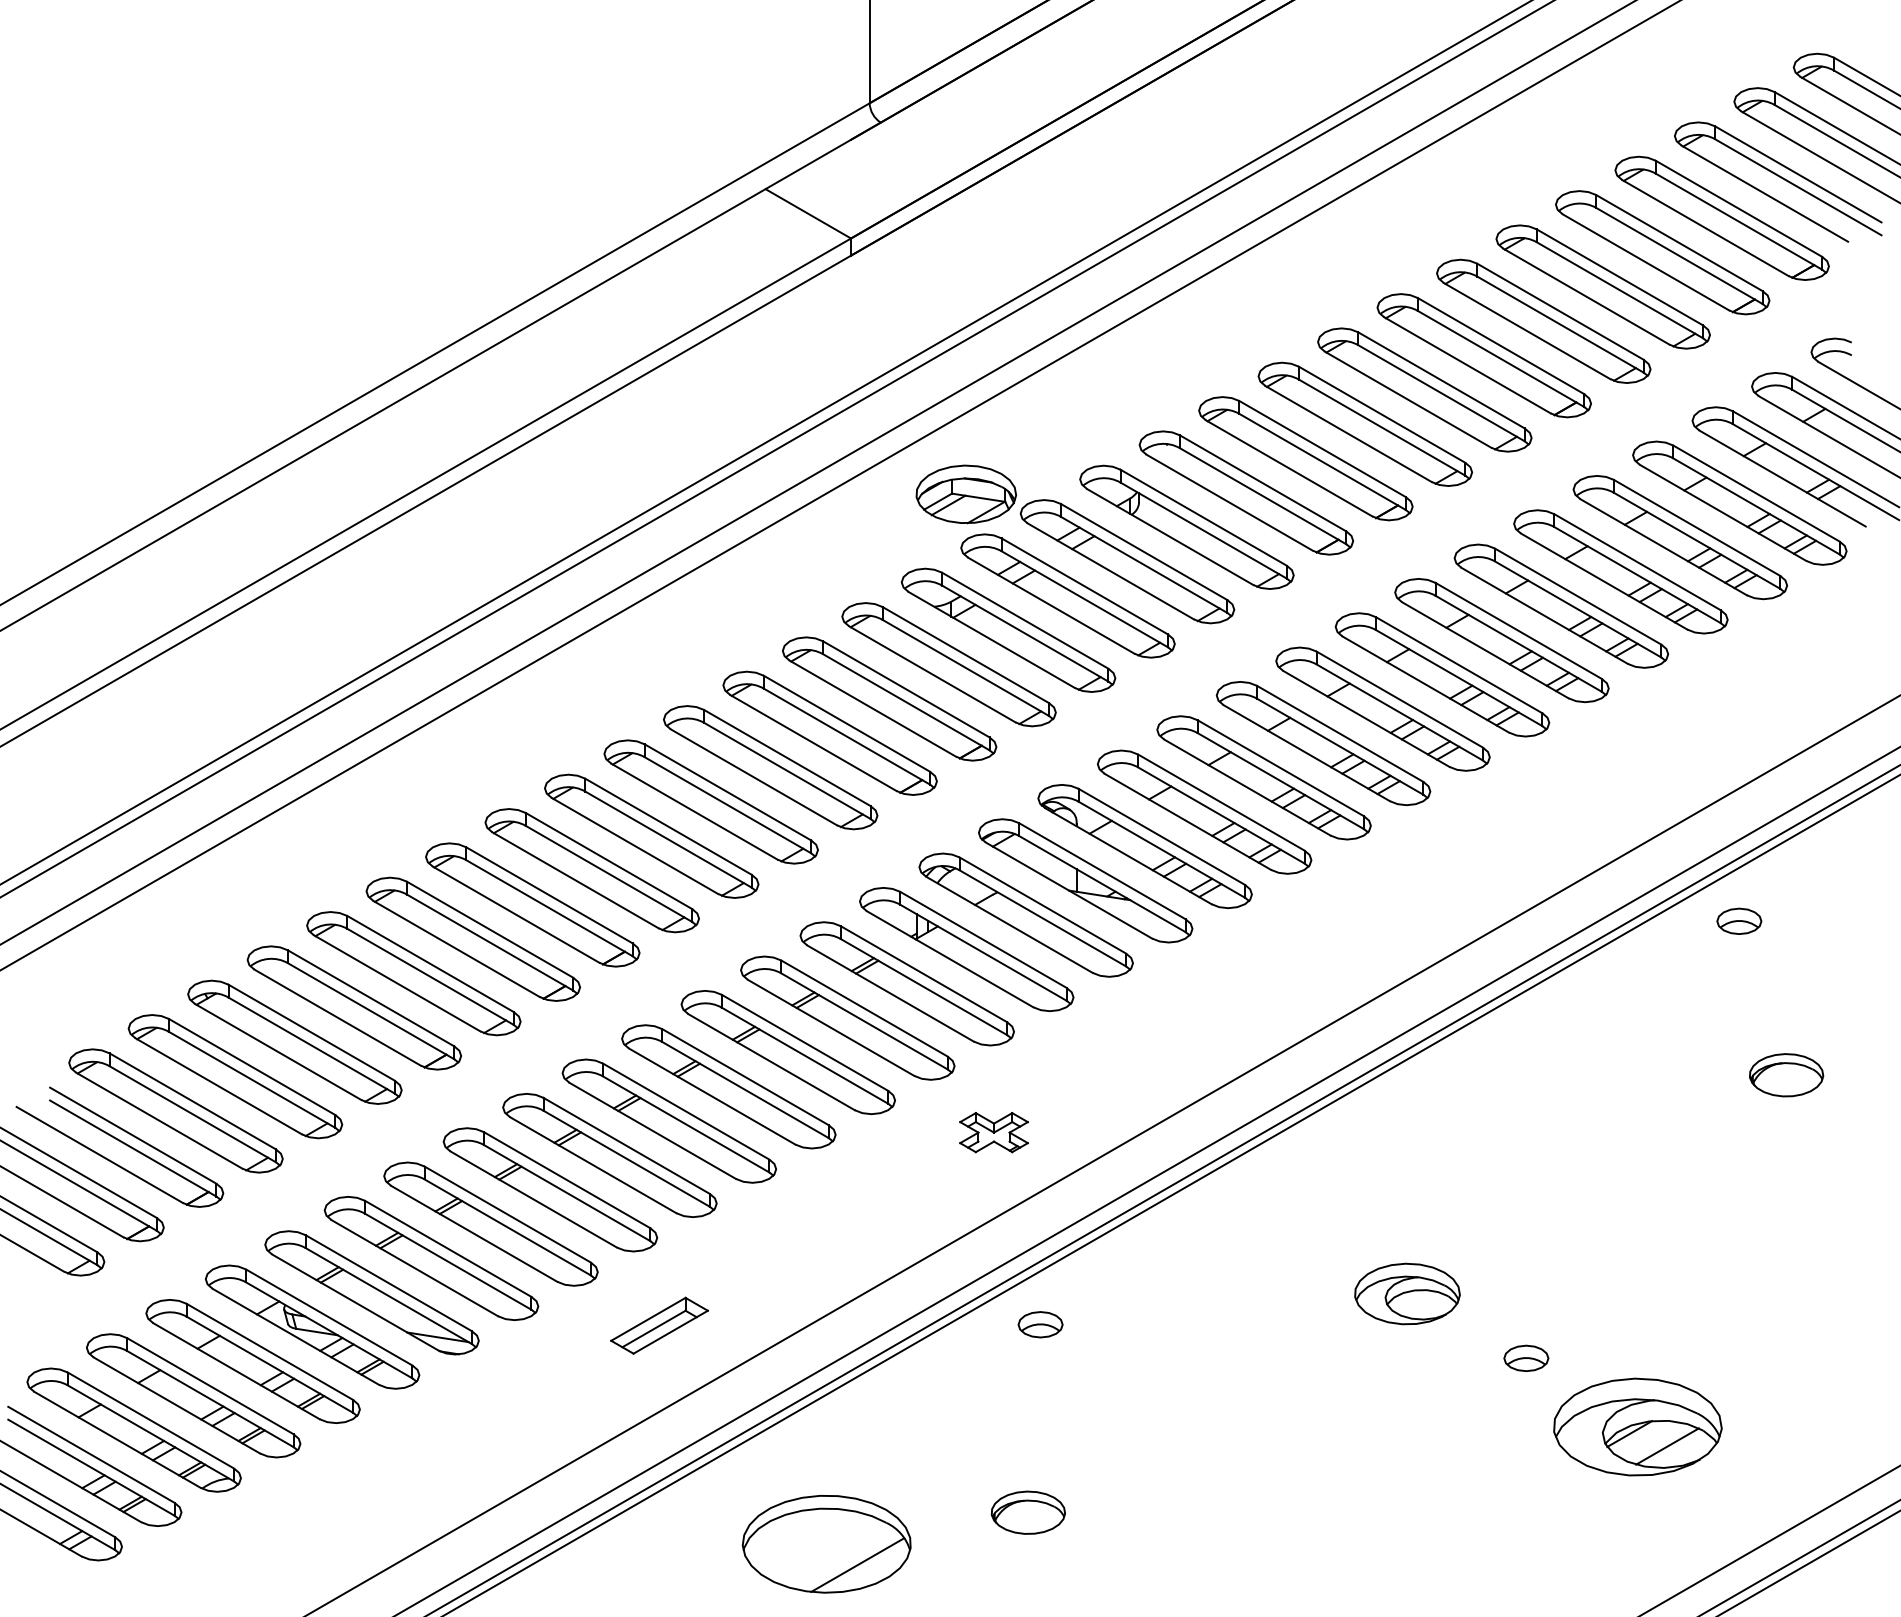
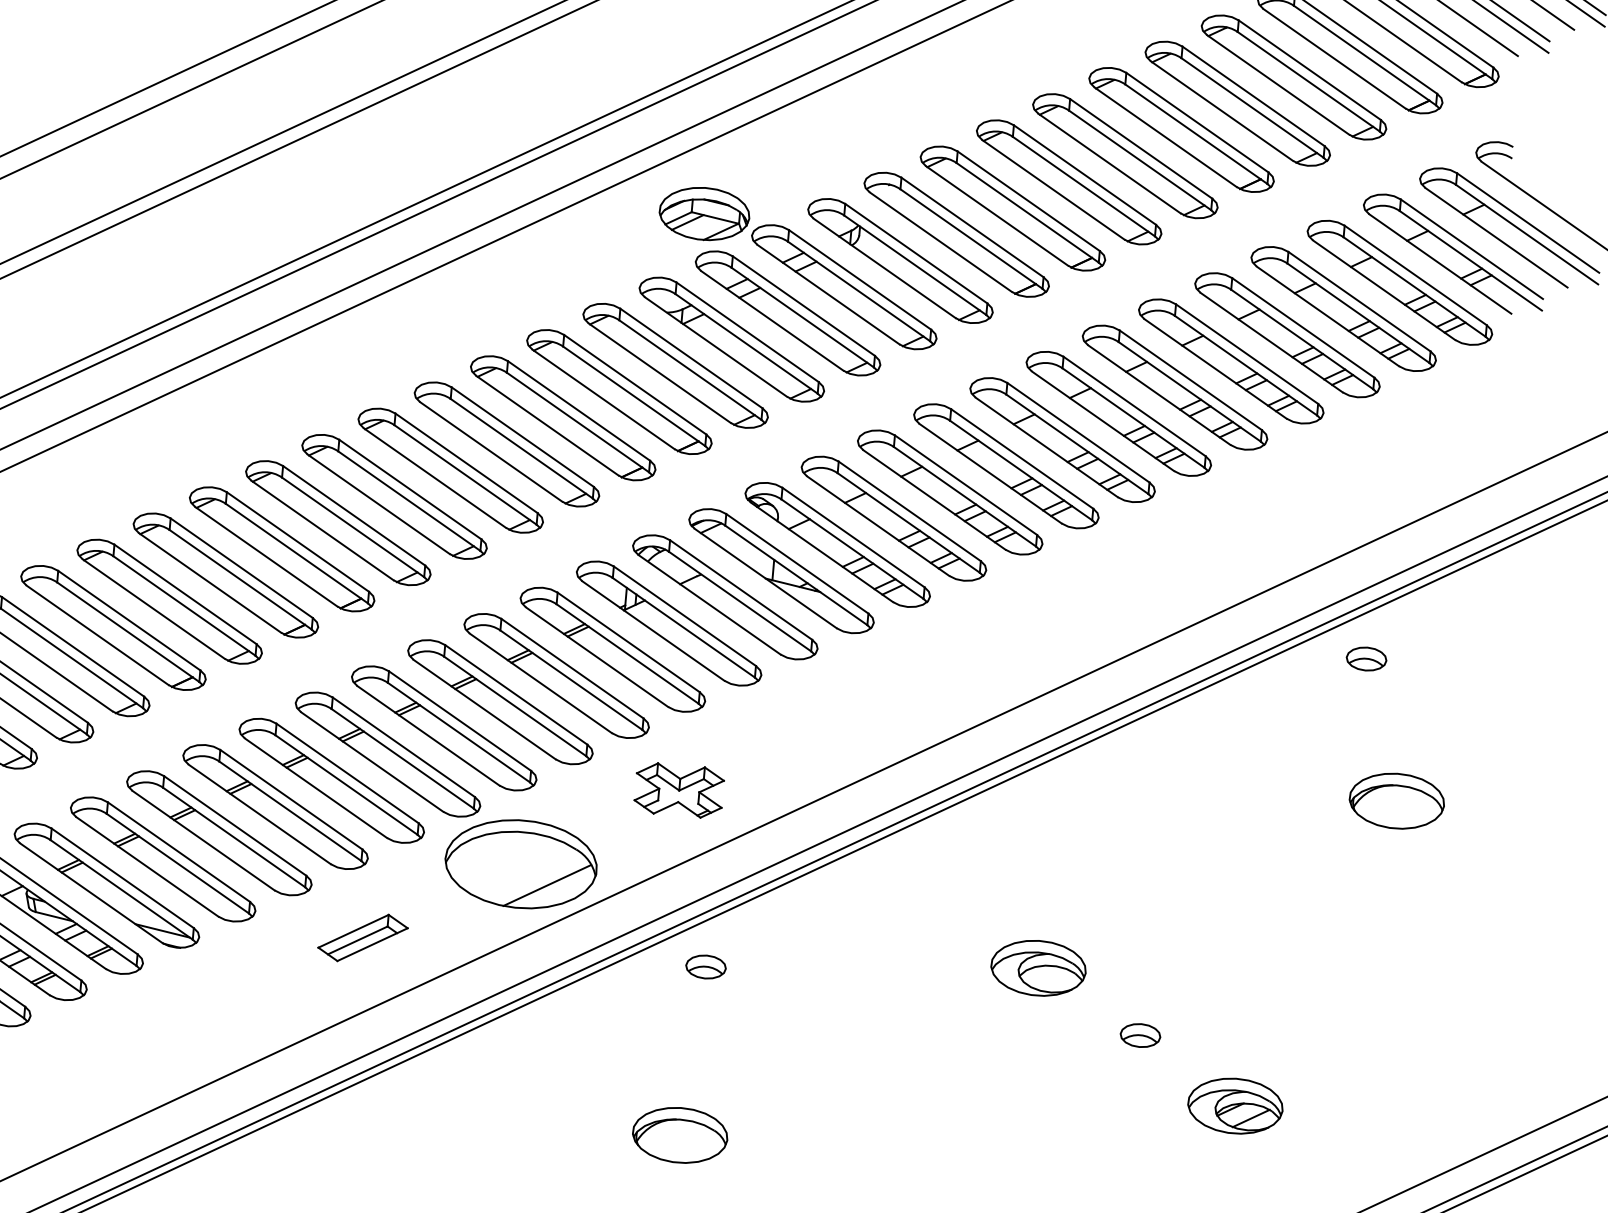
part: (1786, 1075) -> (1396, 801), size x1.43
part: (993, 1132) -> (678, 790), size x1.43
part: (1637, 1426) -> (1235, 1105), size x0.62
part: (1028, 1512) -> (680, 1135), size x1.43
part: (826, 1544) -> (520, 864), moved

